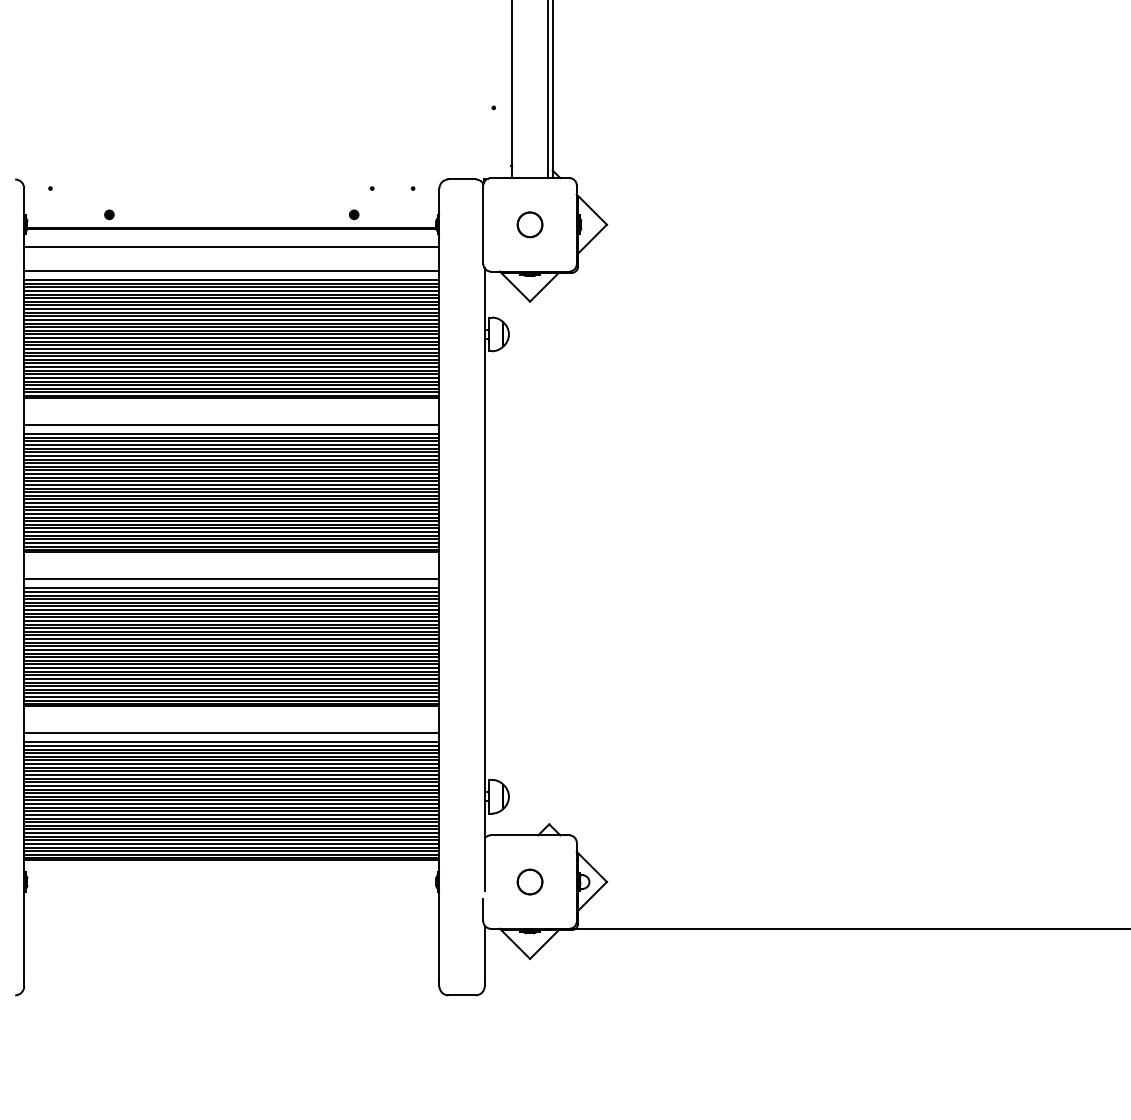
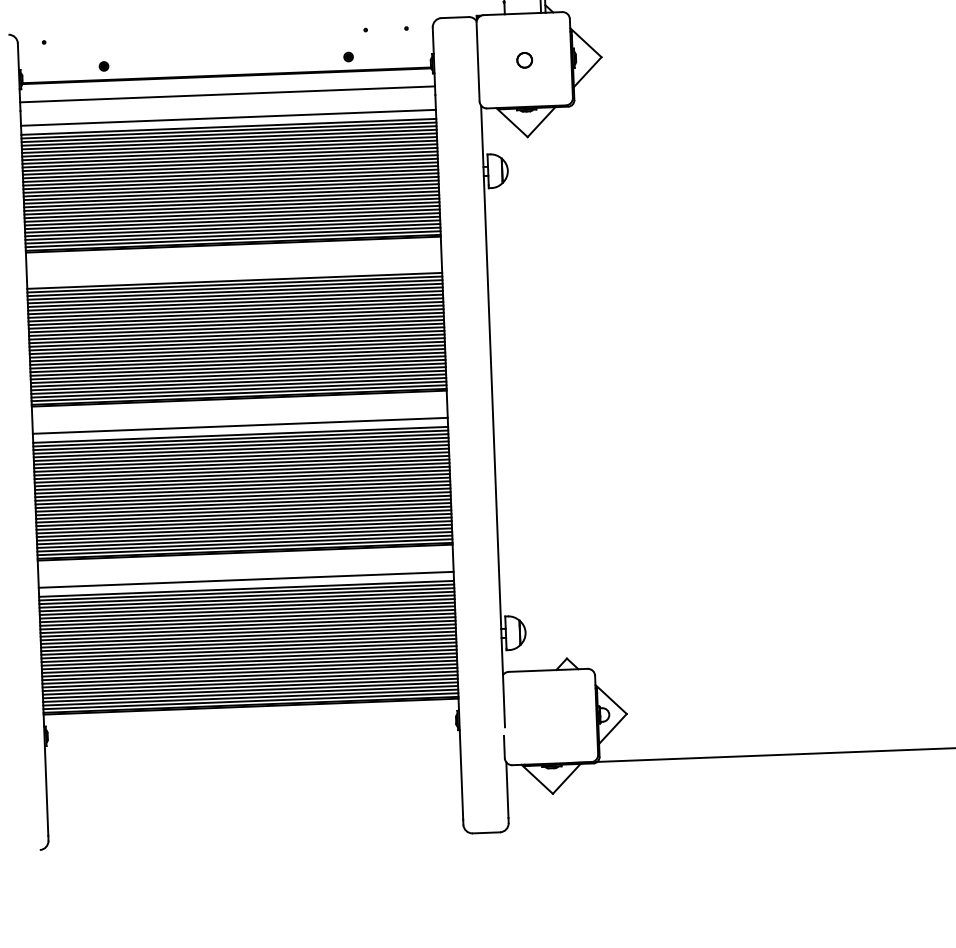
part: (529, 224) -> (524, 59), size x0.6
line: (231, 425) -> (234, 272), removed
part: (529, 881) -> (549, 716), removed

